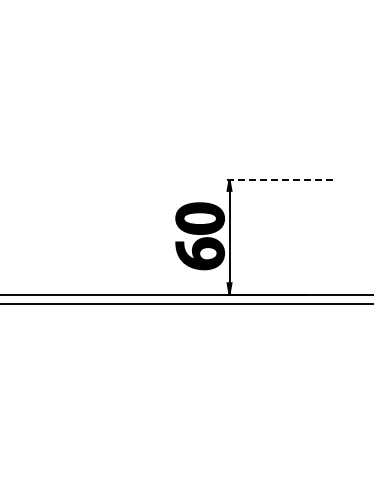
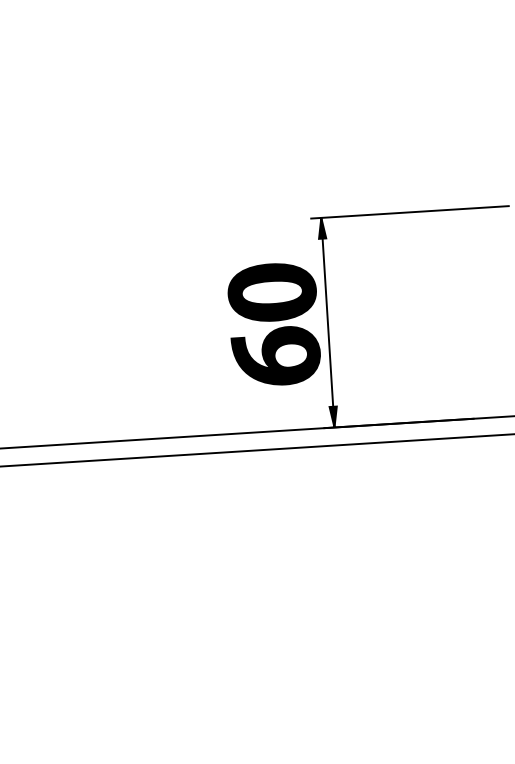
line: (278, 179) -> (410, 212), dashed -> solid

